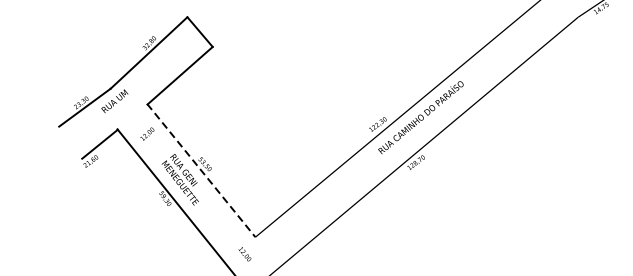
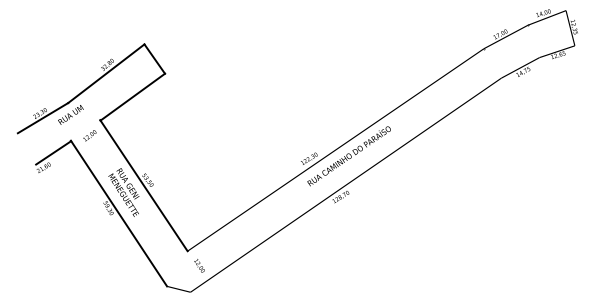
text: (147, 133) -> (89, 135), moved
line: (200, 170) -> (143, 185), dashed -> solid
text: (244, 253) -> (199, 265), moved

